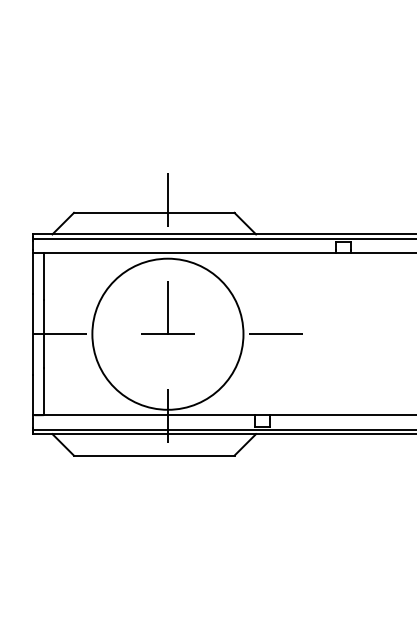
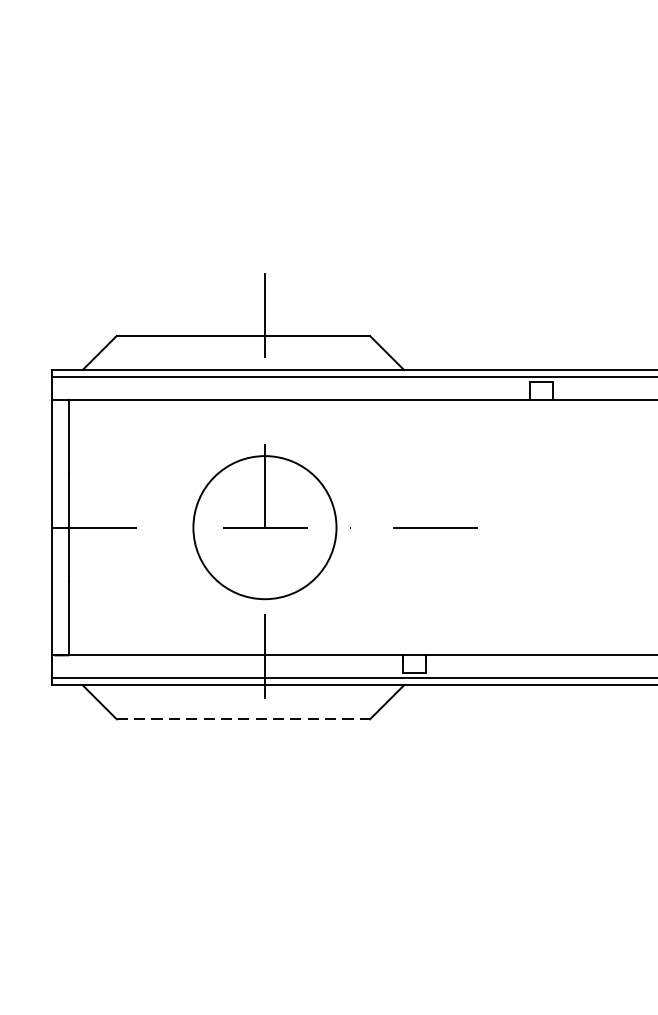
circle: (167, 333) -> (264, 526), size x0.6
line: (154, 455) -> (243, 719), solid -> dashed

